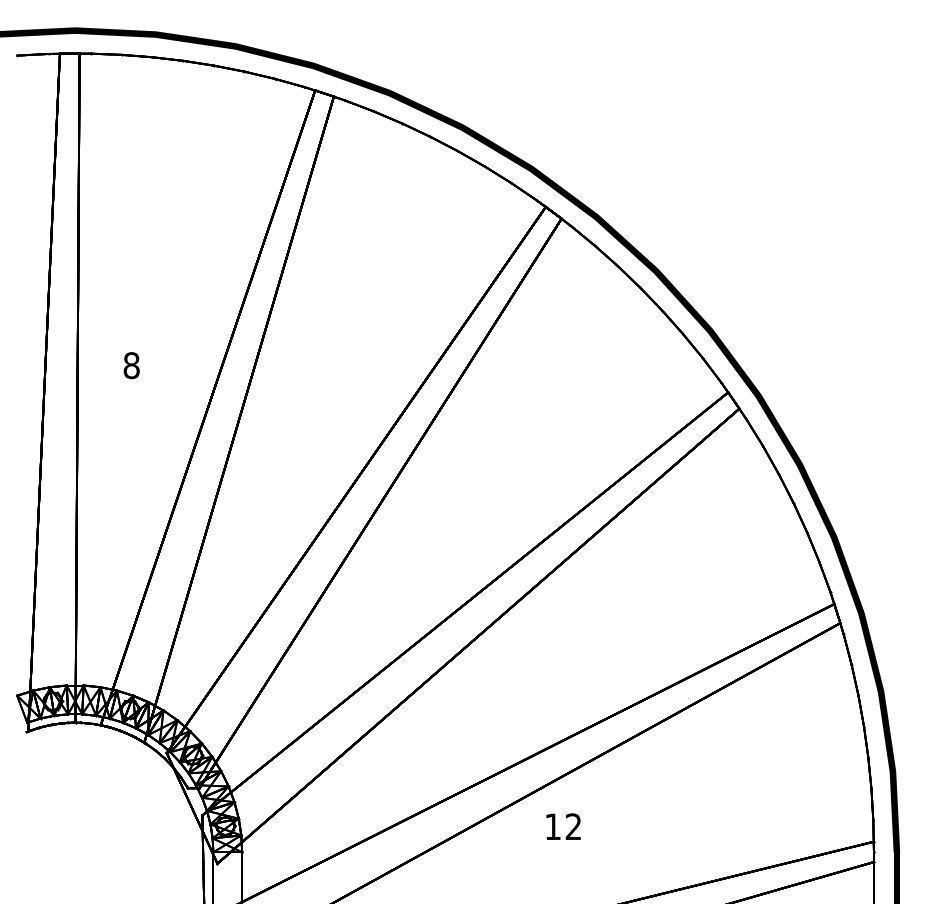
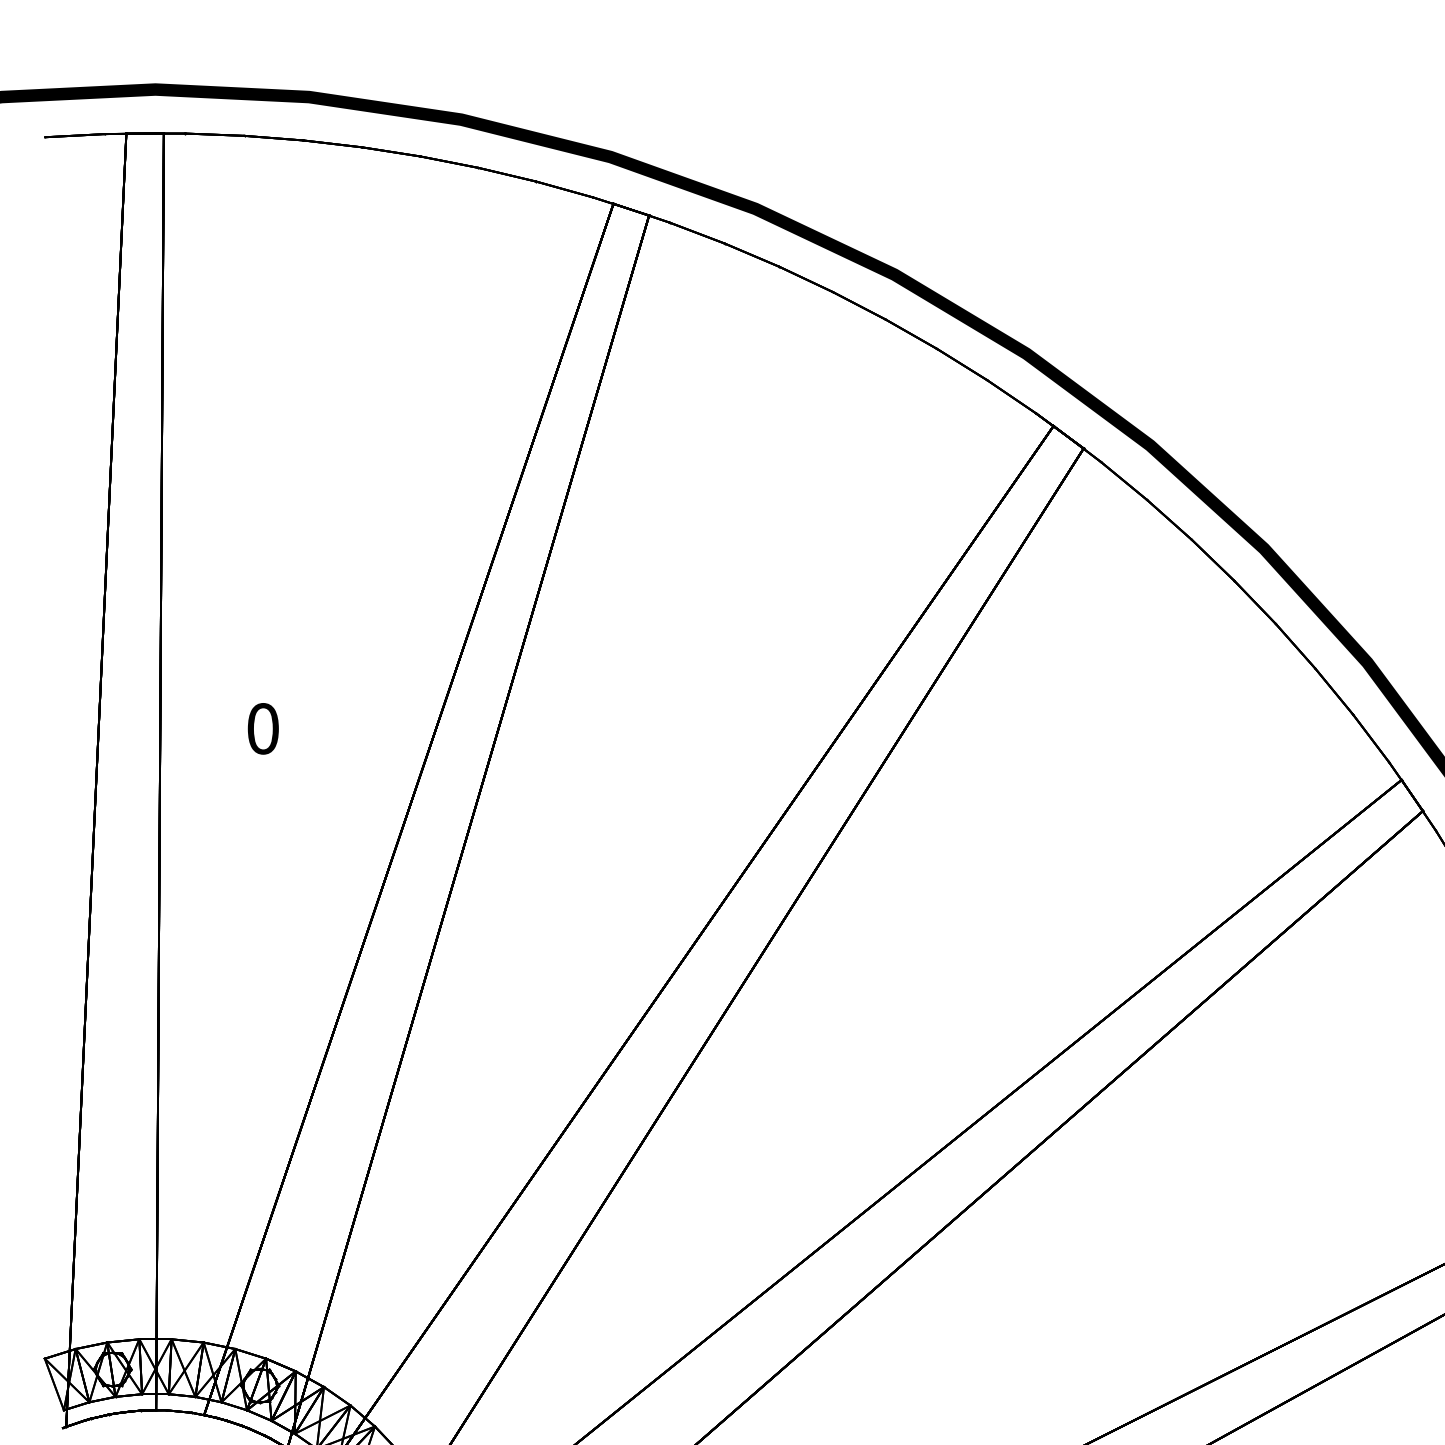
text: (131, 365) -> (262, 728), 8 -> 0

